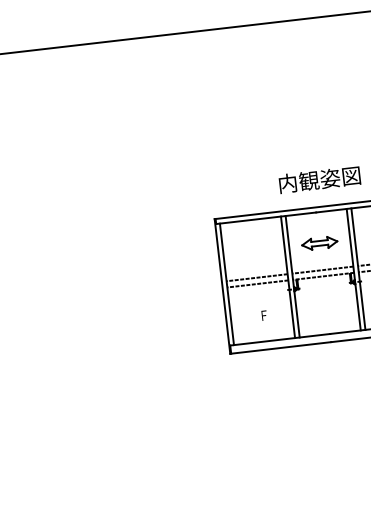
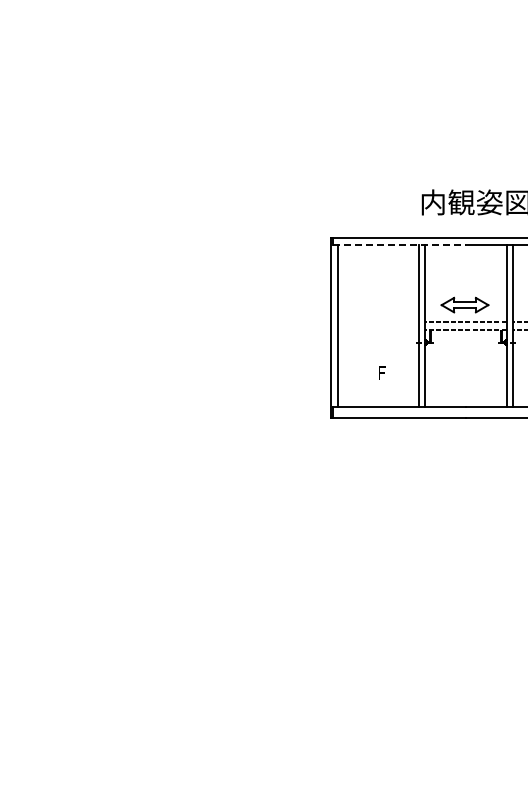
line: (266, 217) -> (399, 244), solid -> dashed
part: (319, 242) -> (464, 304), moved
line: (257, 277) -> (378, 321), removed
line: (257, 284) -> (378, 330), removed

